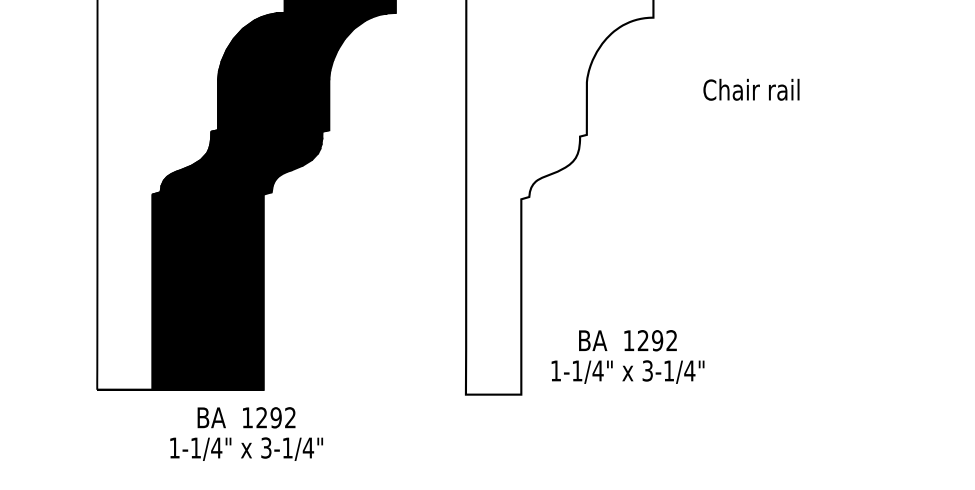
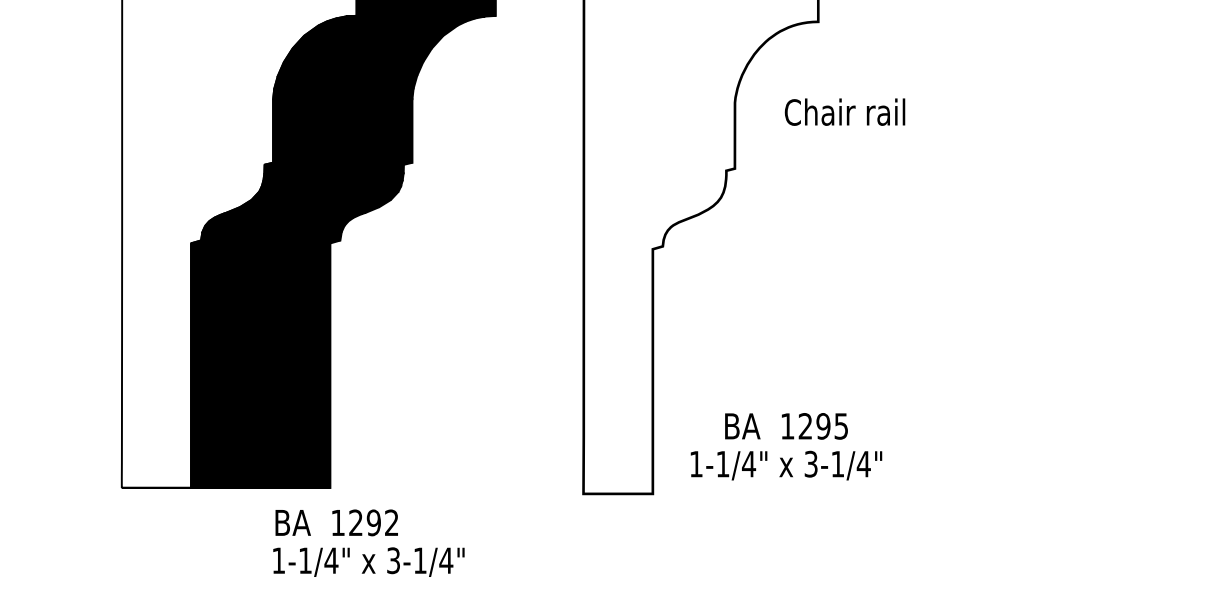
text: (751, 89) -> (844, 111), moved
text: (671, 340) -> (840, 426), 1292 -> 1295
text: (246, 417) -> (336, 522), moved
text: (246, 448) -> (368, 561), moved

